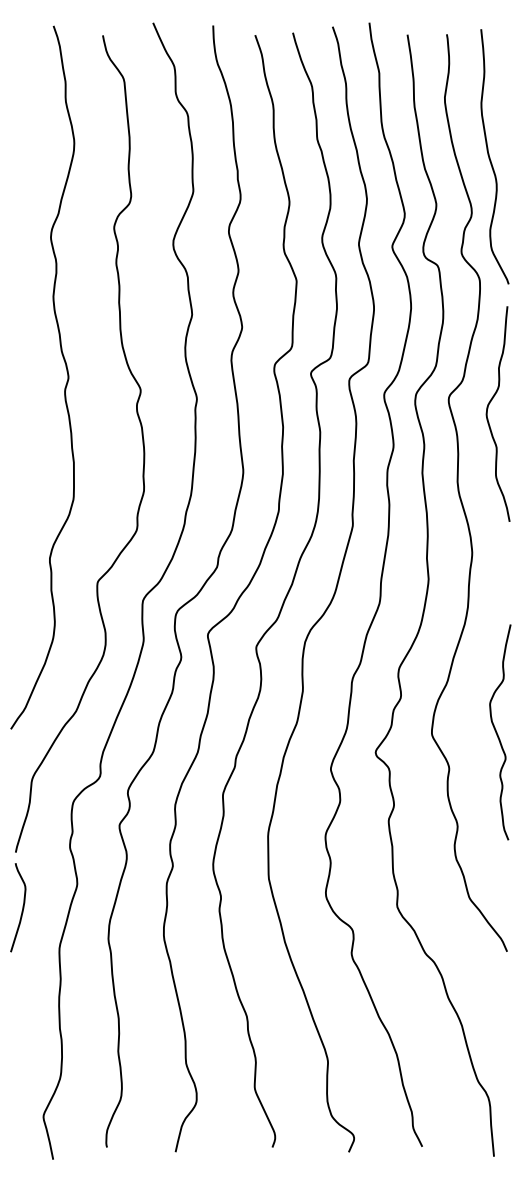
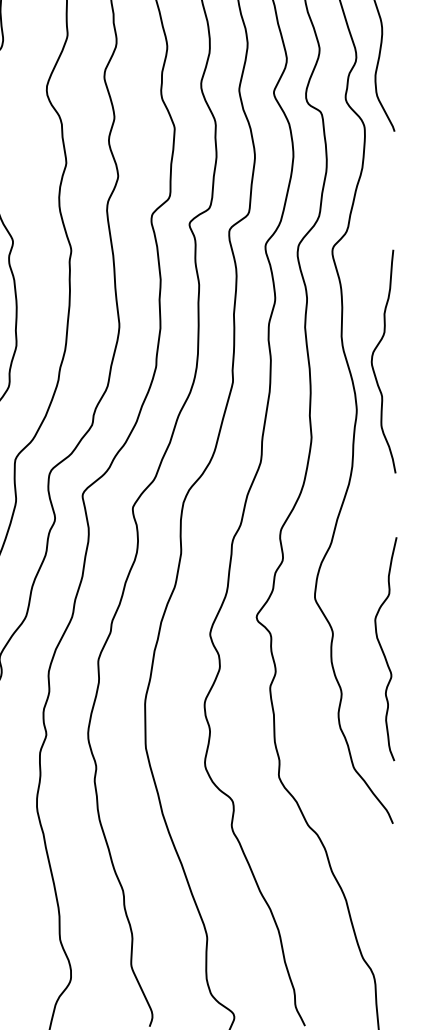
curve: (487, 413) -> (372, 360), moved
curve: (498, 734) -> (384, 651), moved

